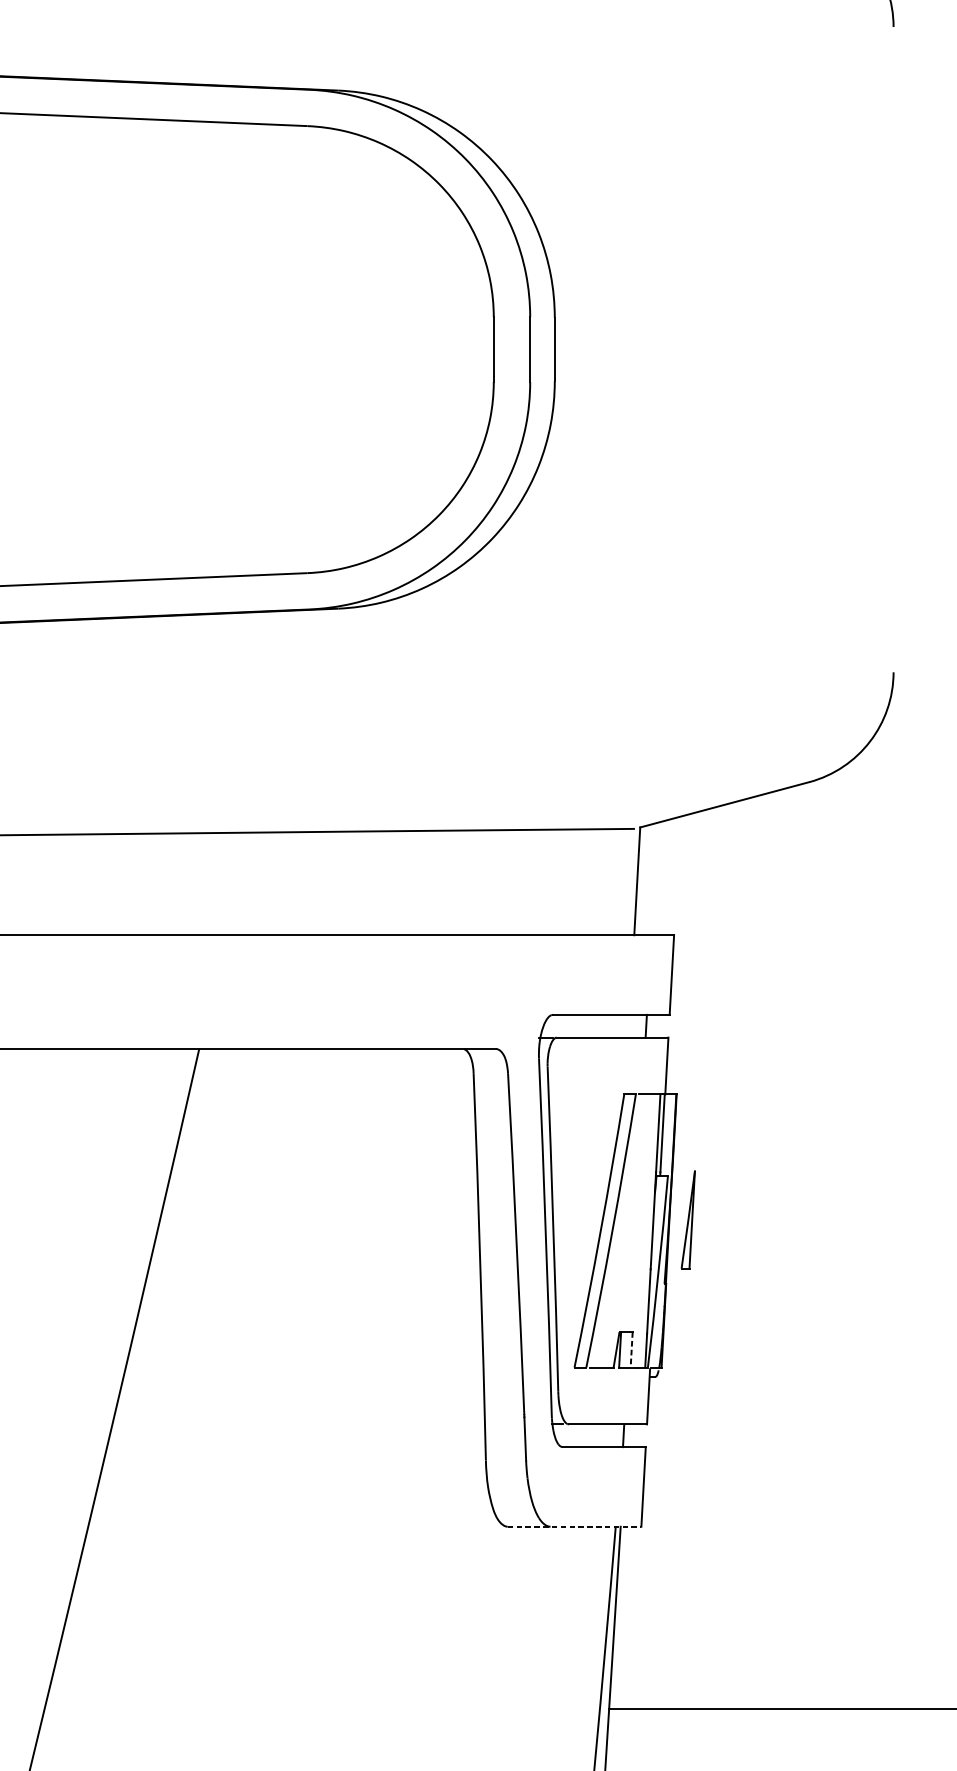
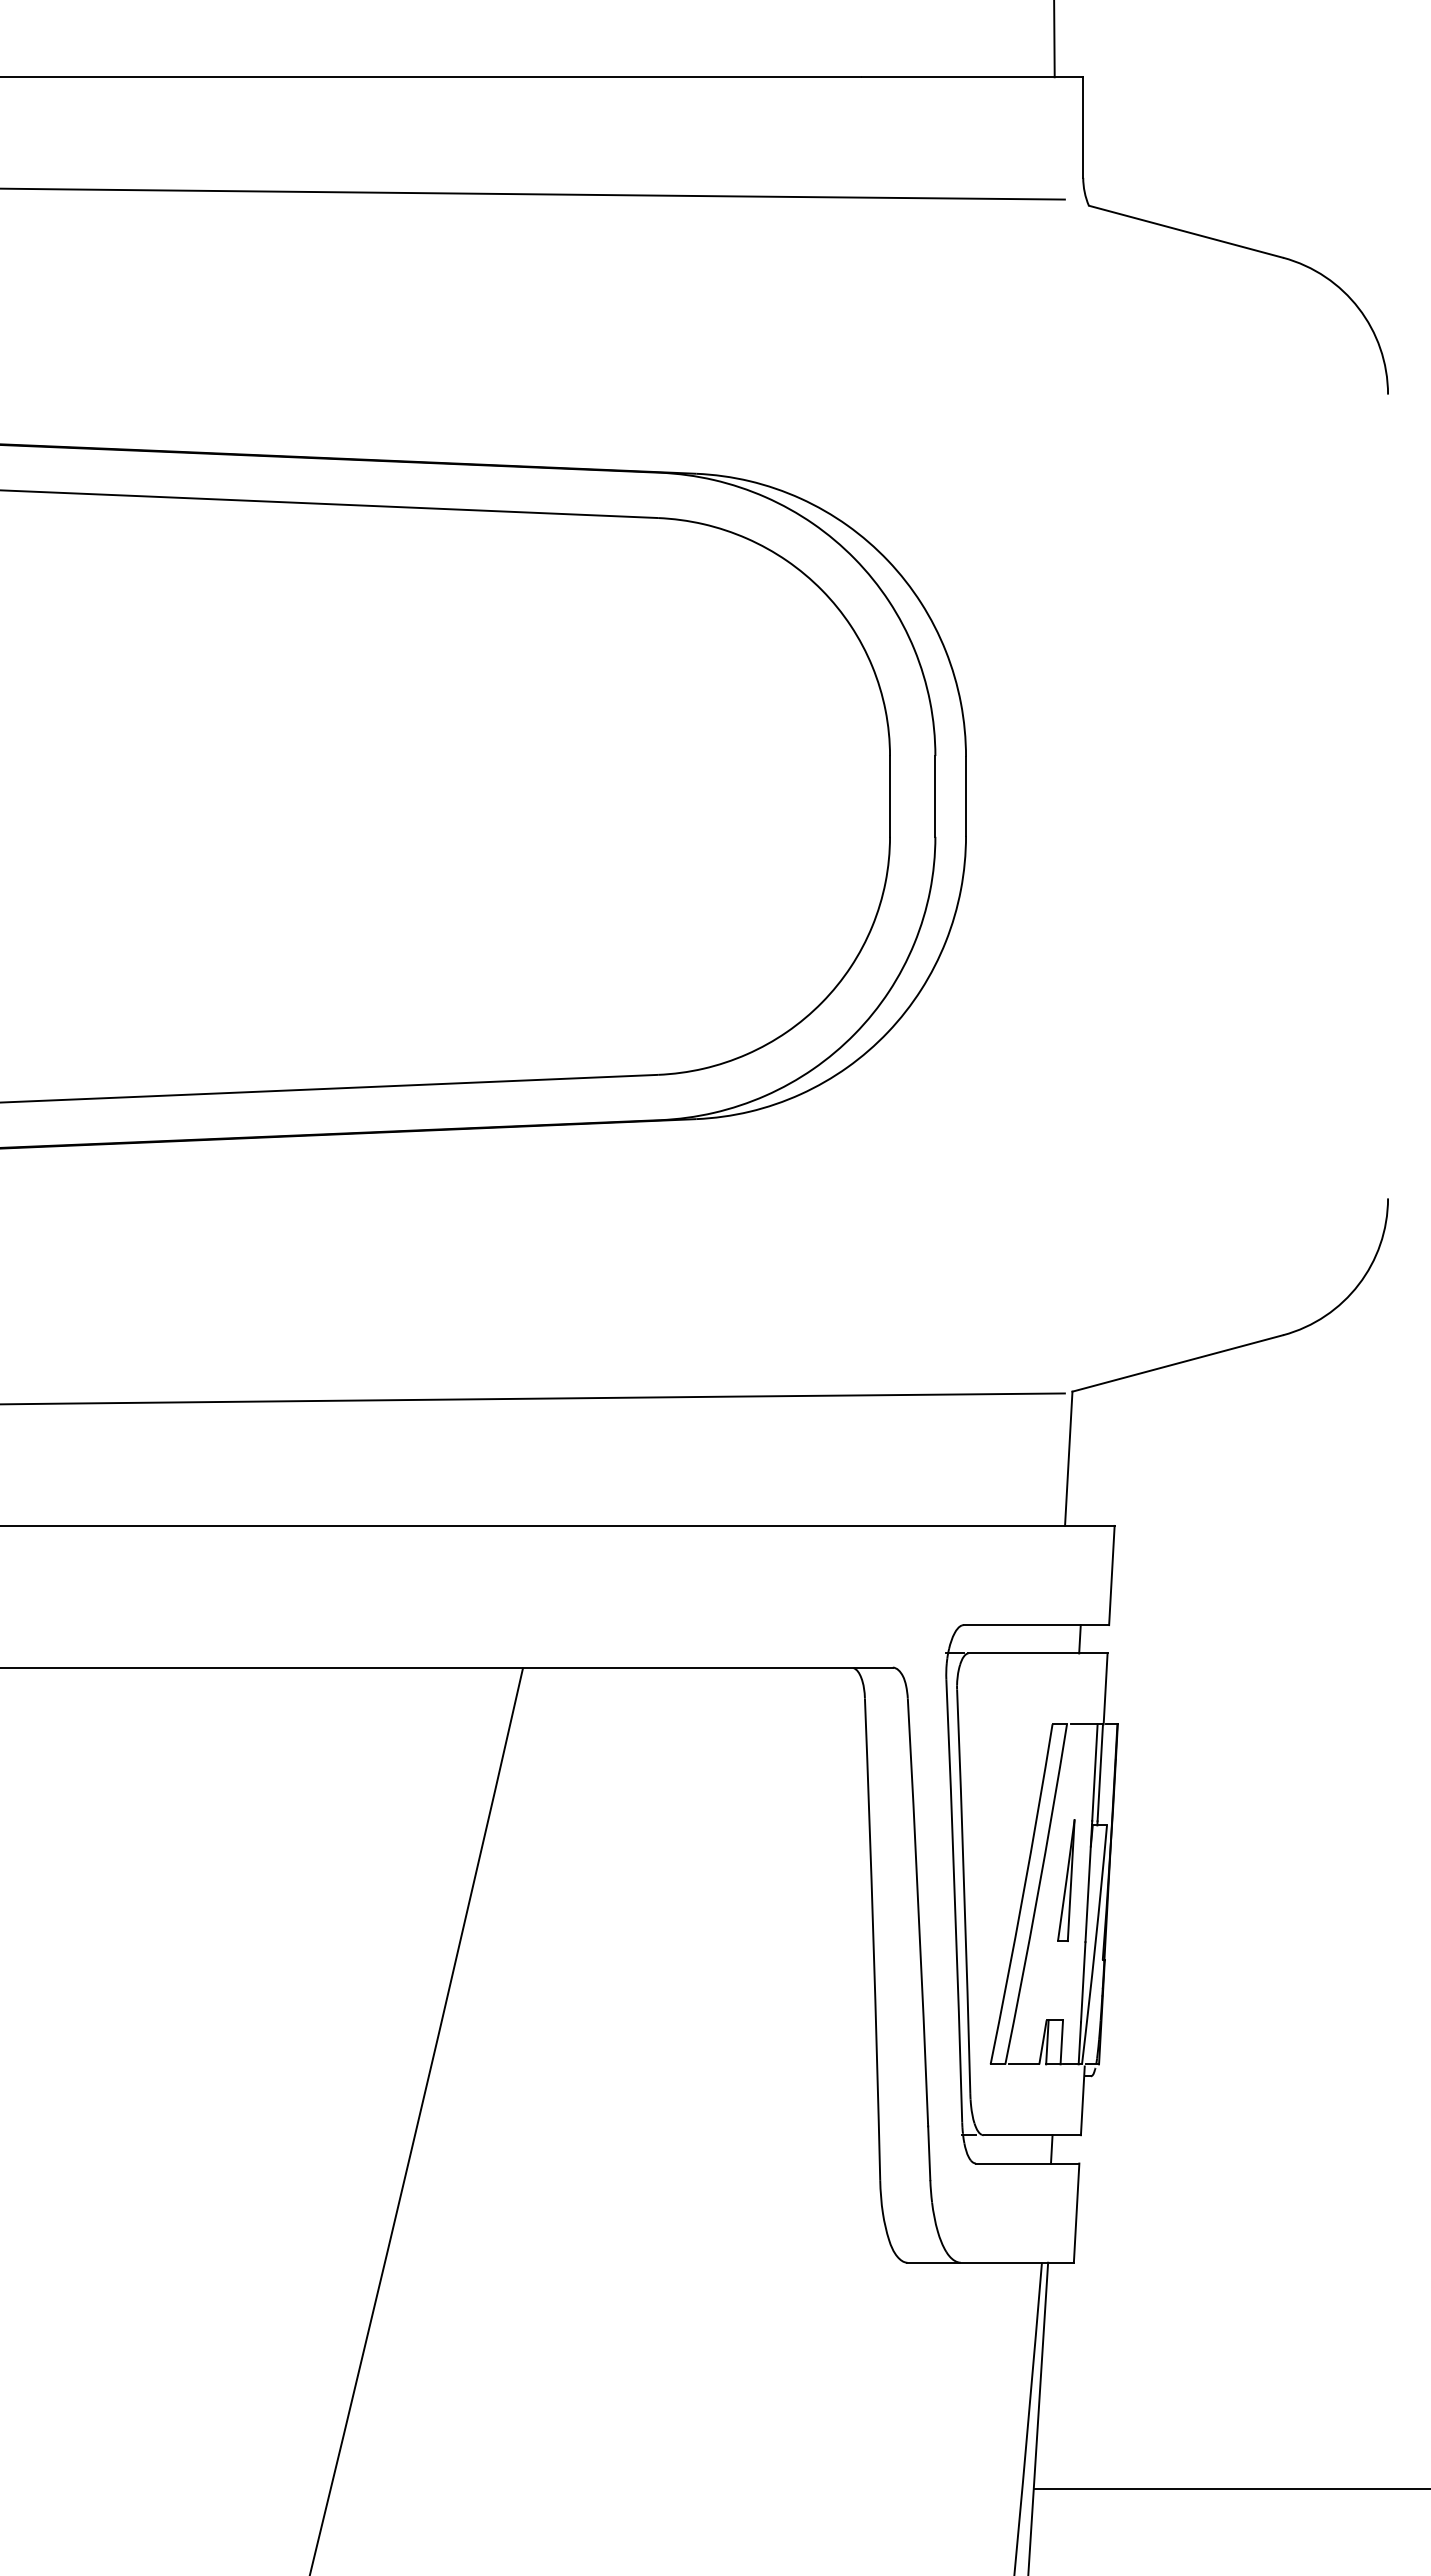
part: (688, 1219) -> (1066, 1880), moved
line: (631, 1349) -> (1061, 2042), dashed -> solid
line: (575, 1526) -> (991, 2262), dashed -> solid

